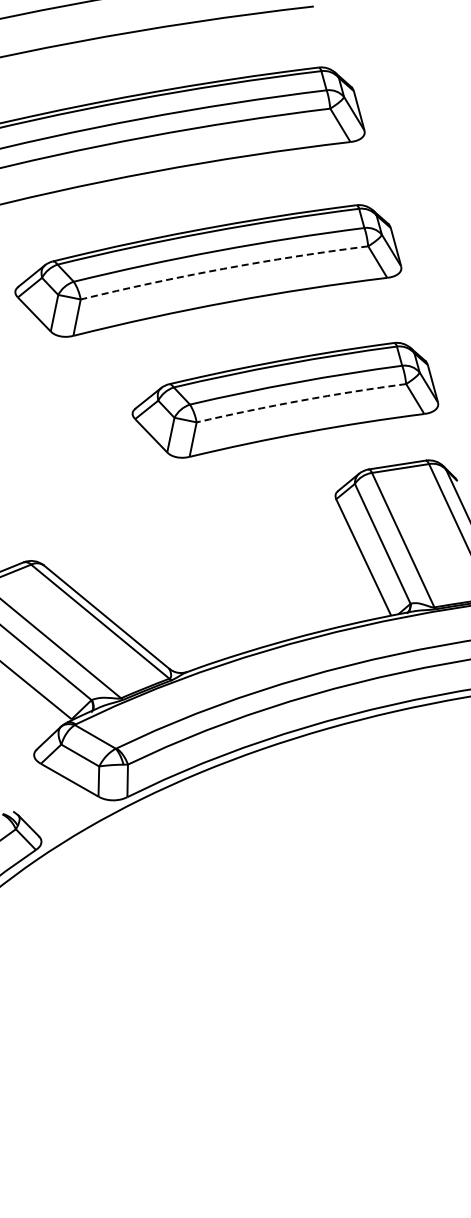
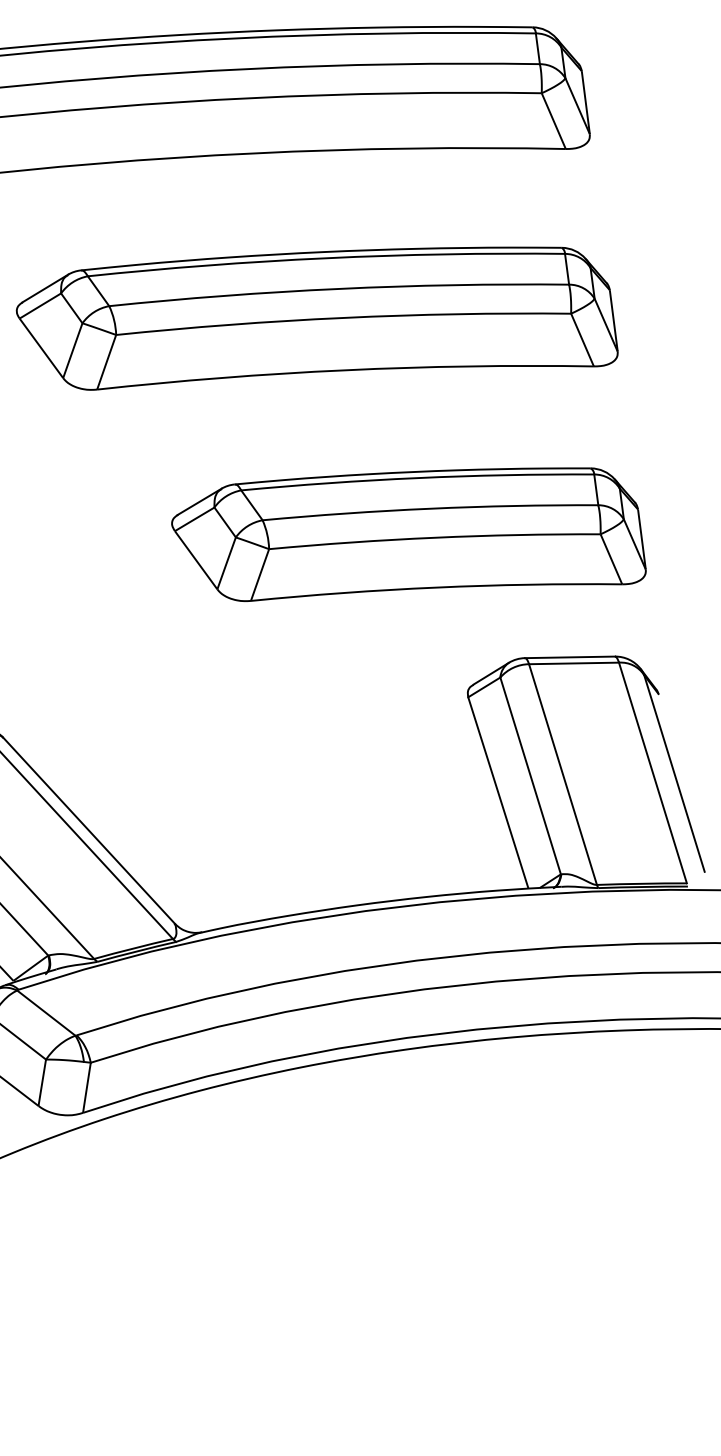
arc: (223, 268) -> (343, 317), dashed -> solid
arc: (300, 400) -> (434, 537), dashed -> solid

